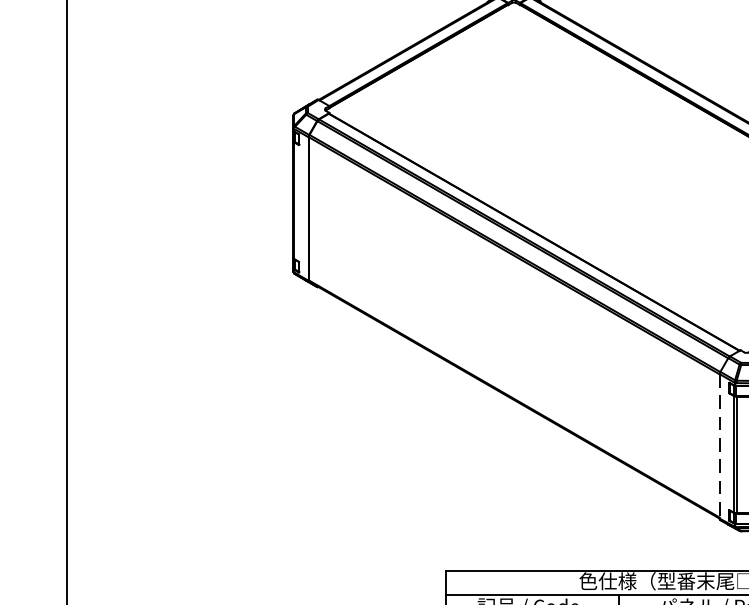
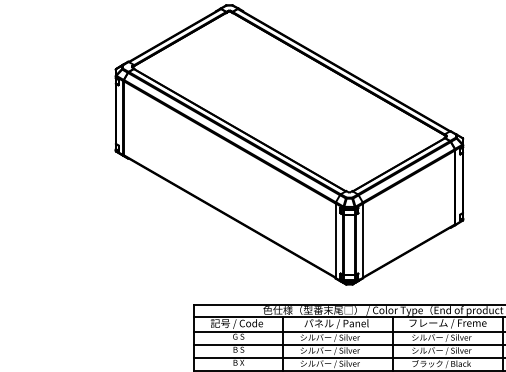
line: (719, 447) -> (335, 241), dashed -> solid

